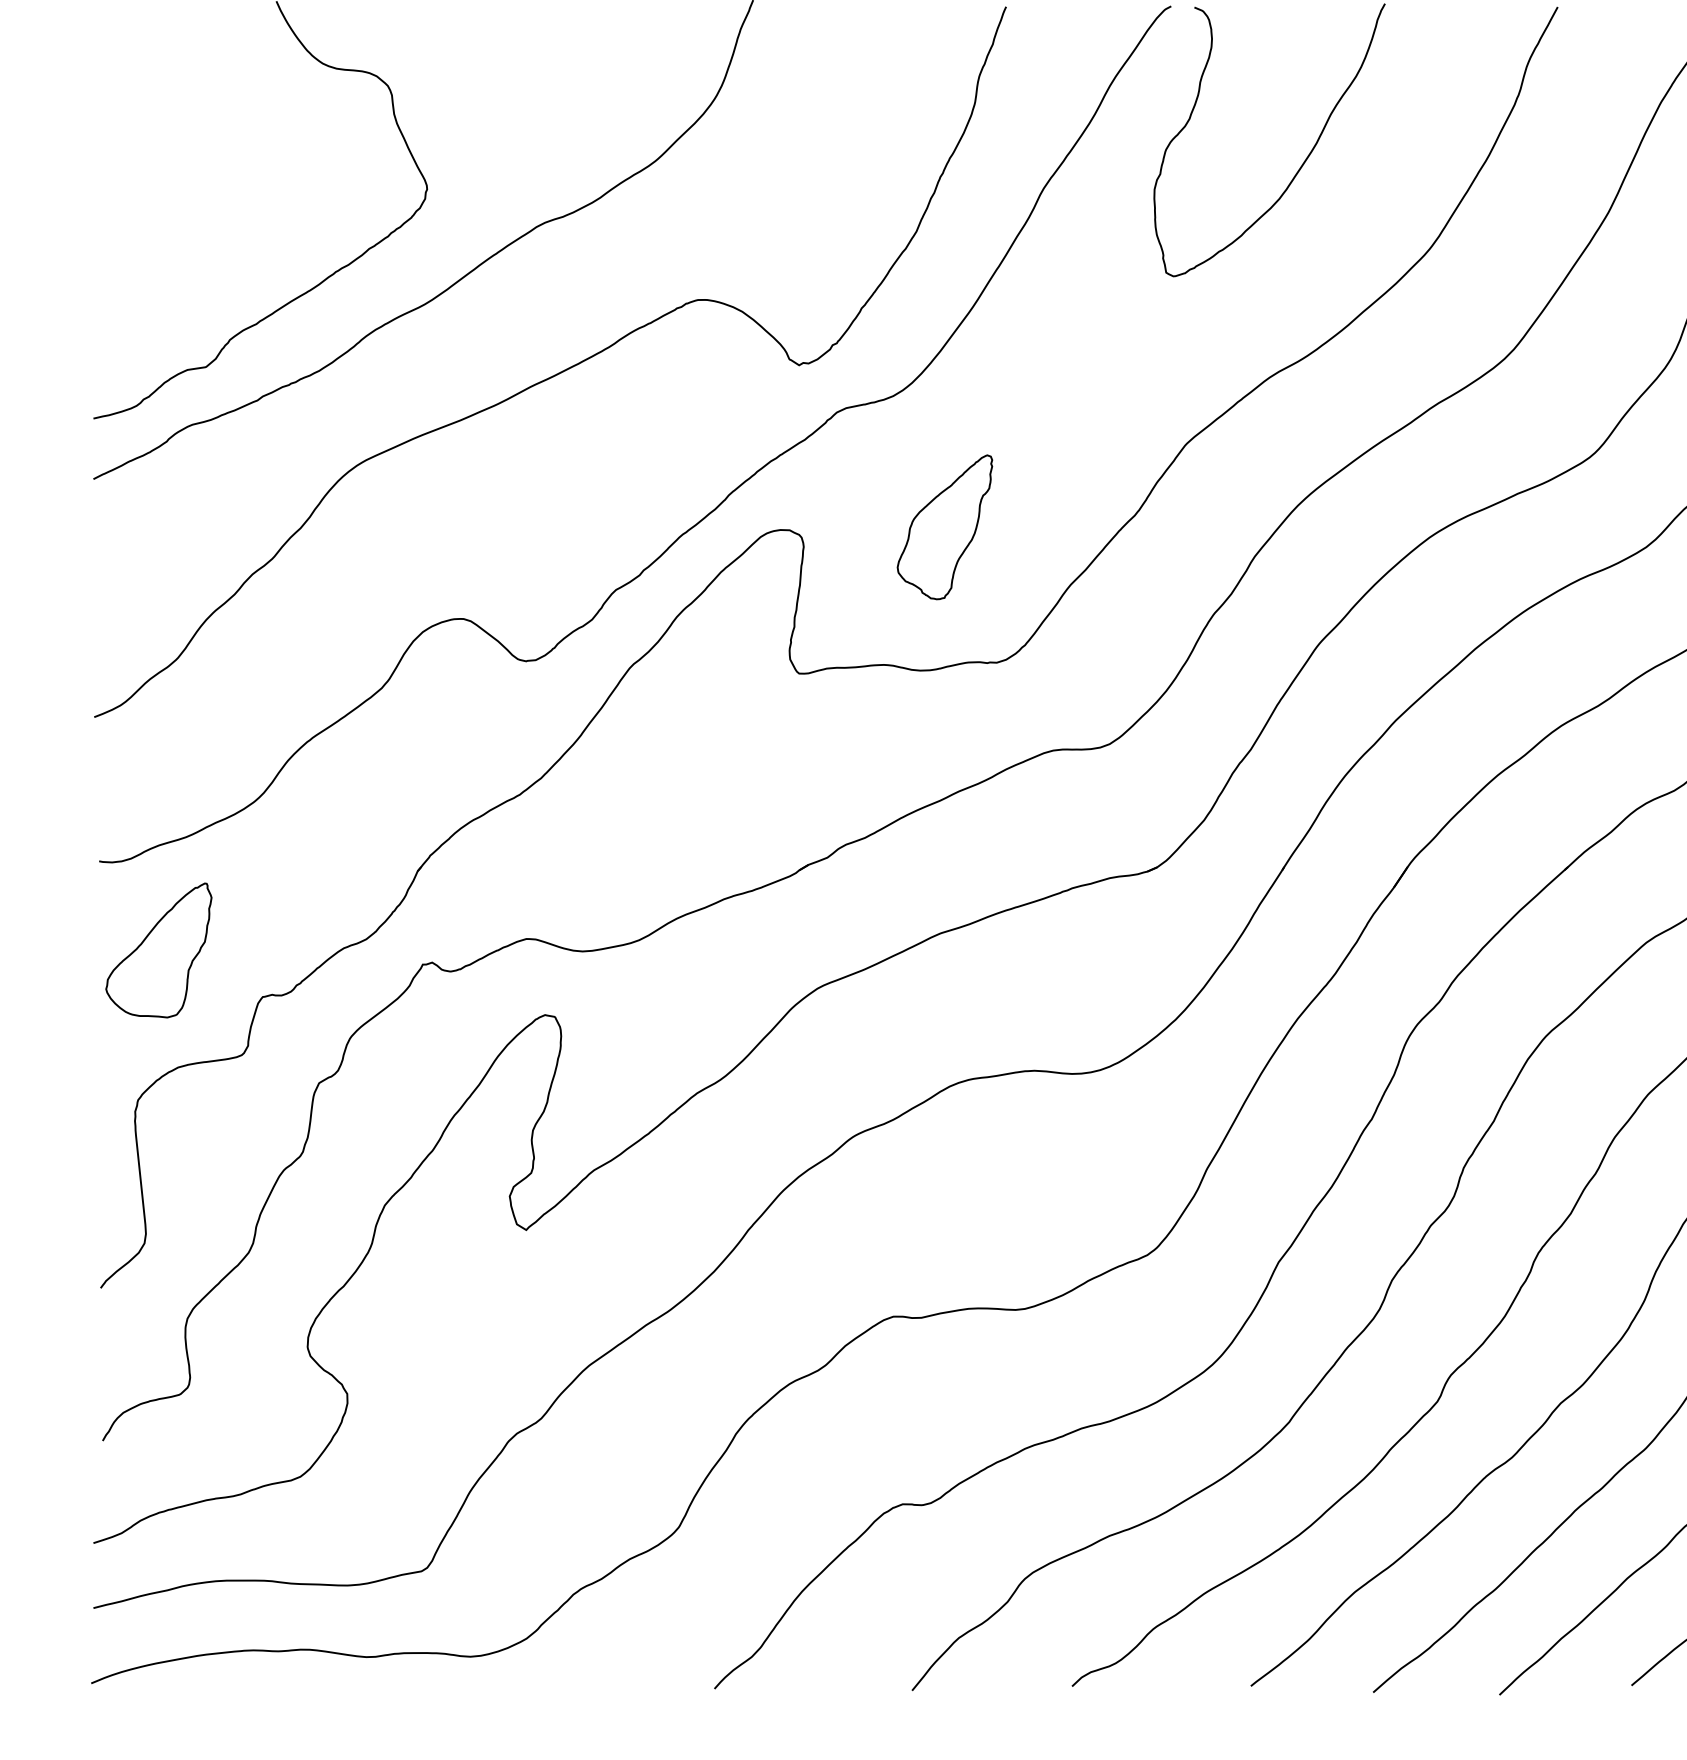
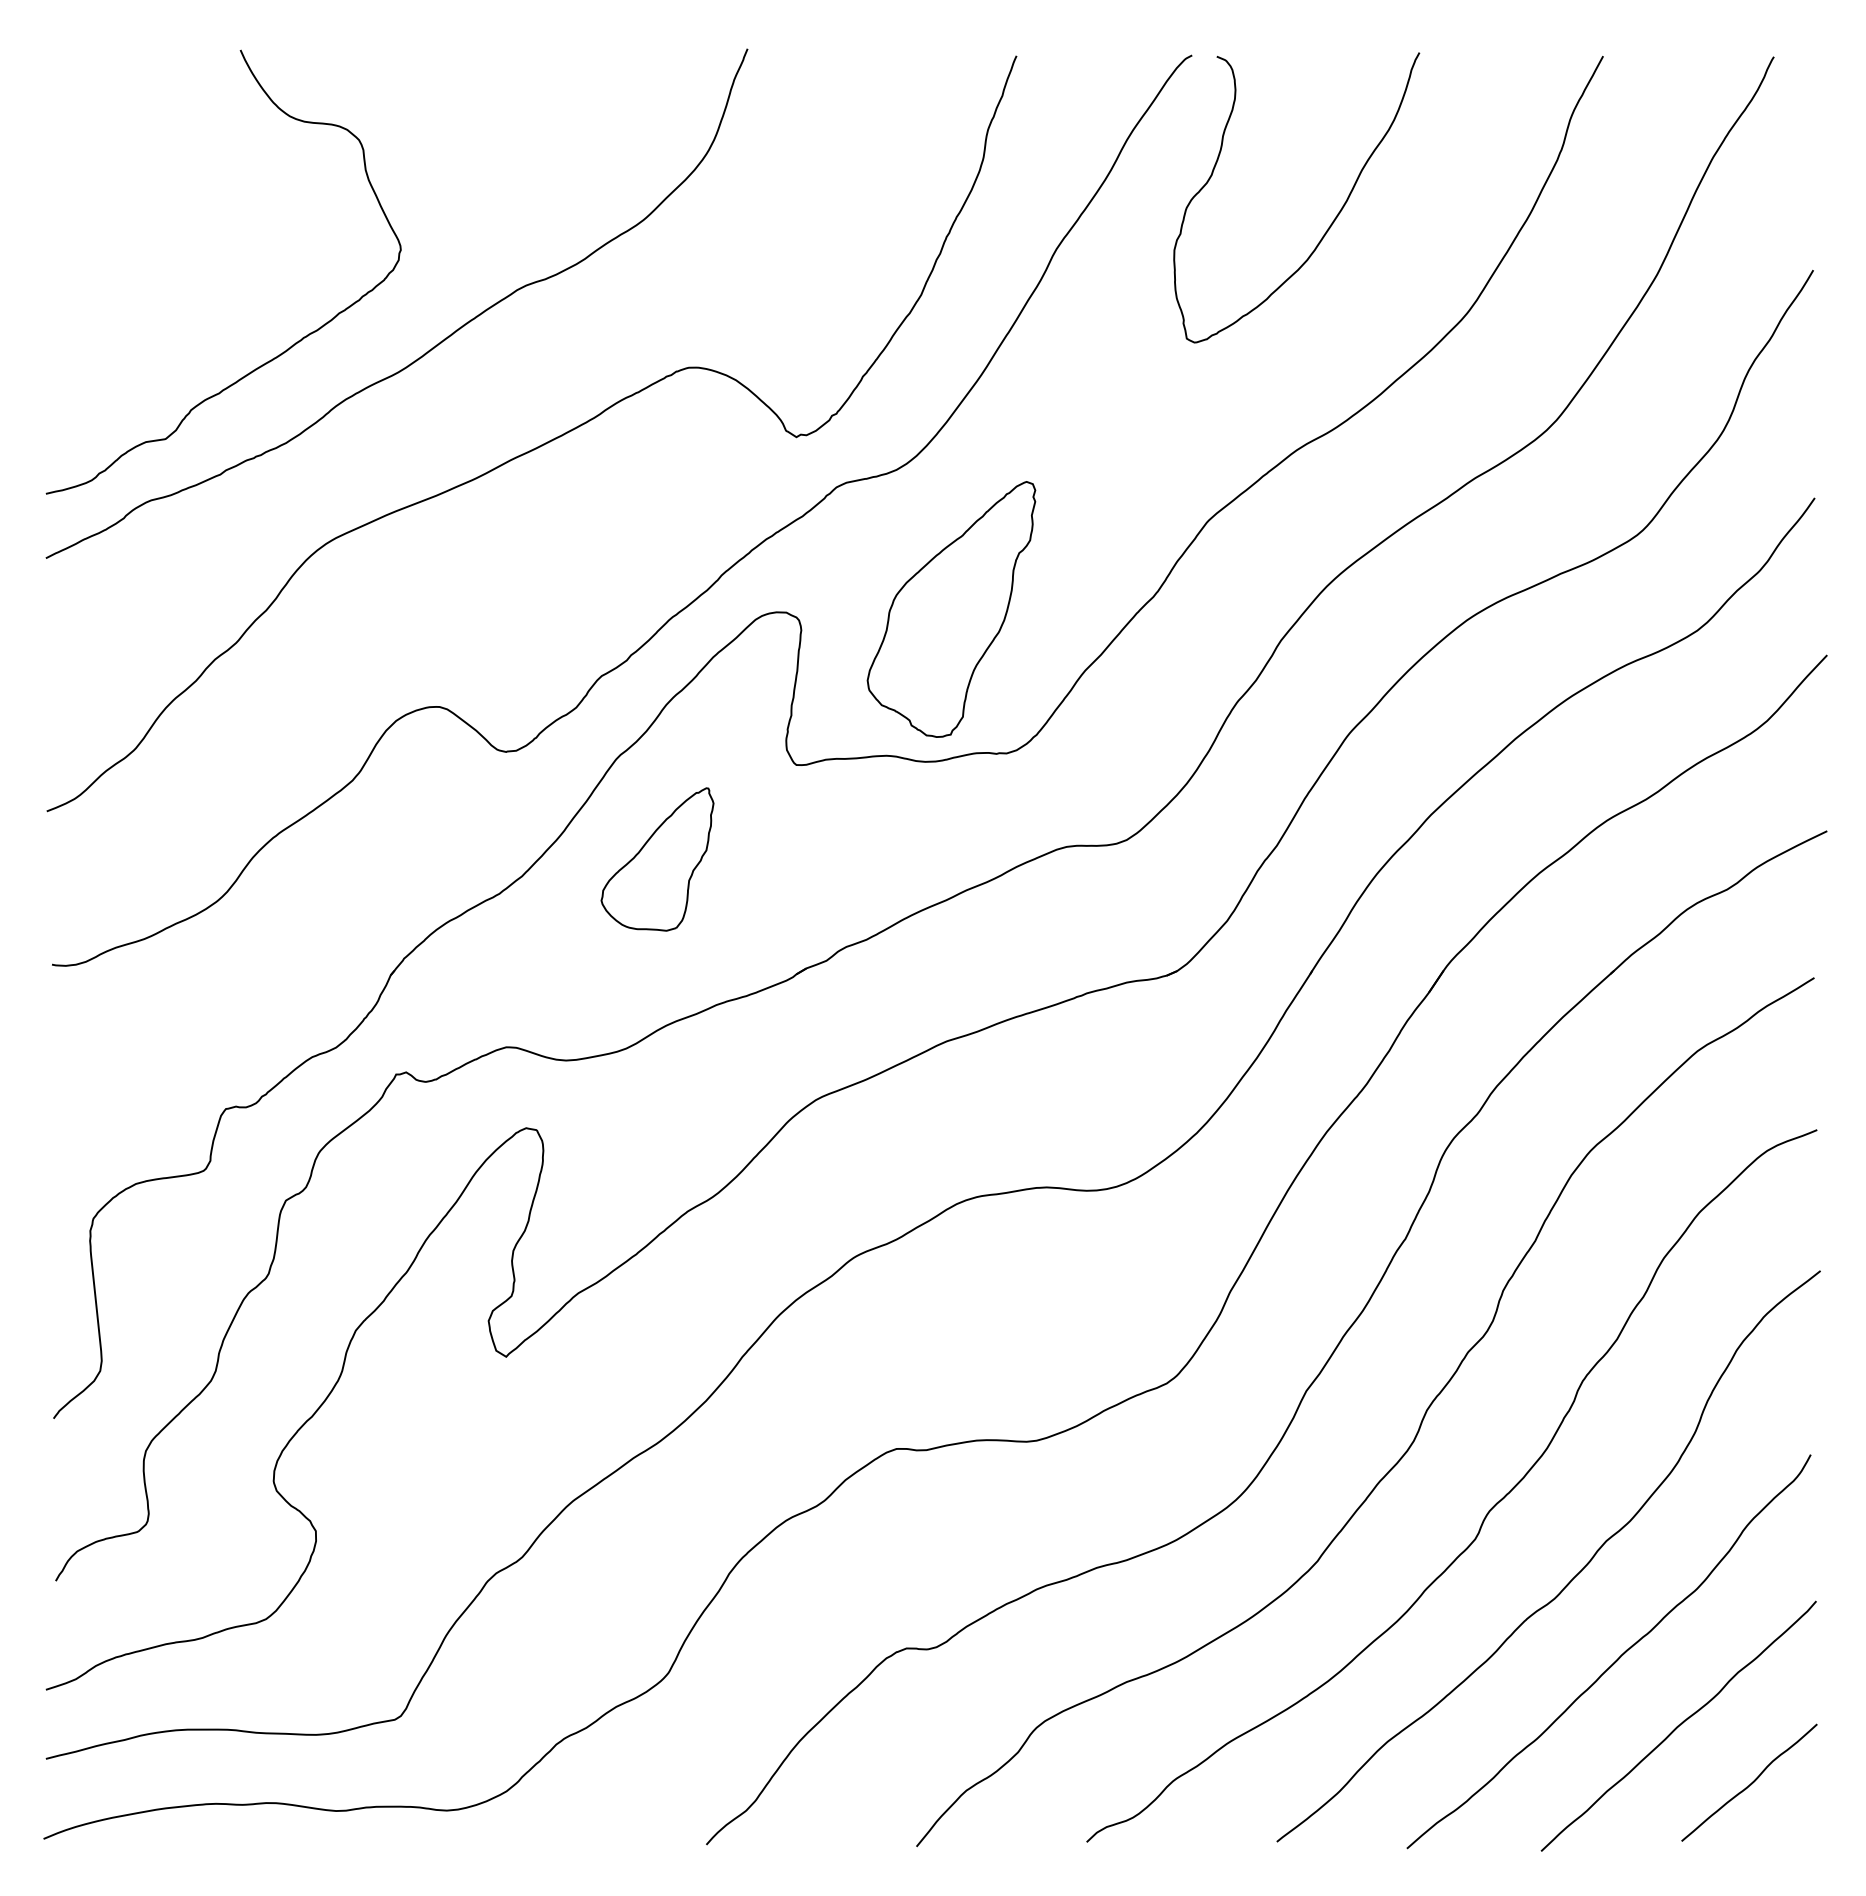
part: (944, 527) -> (951, 609), size x1.67
part: (158, 950) -> (657, 859), moved

